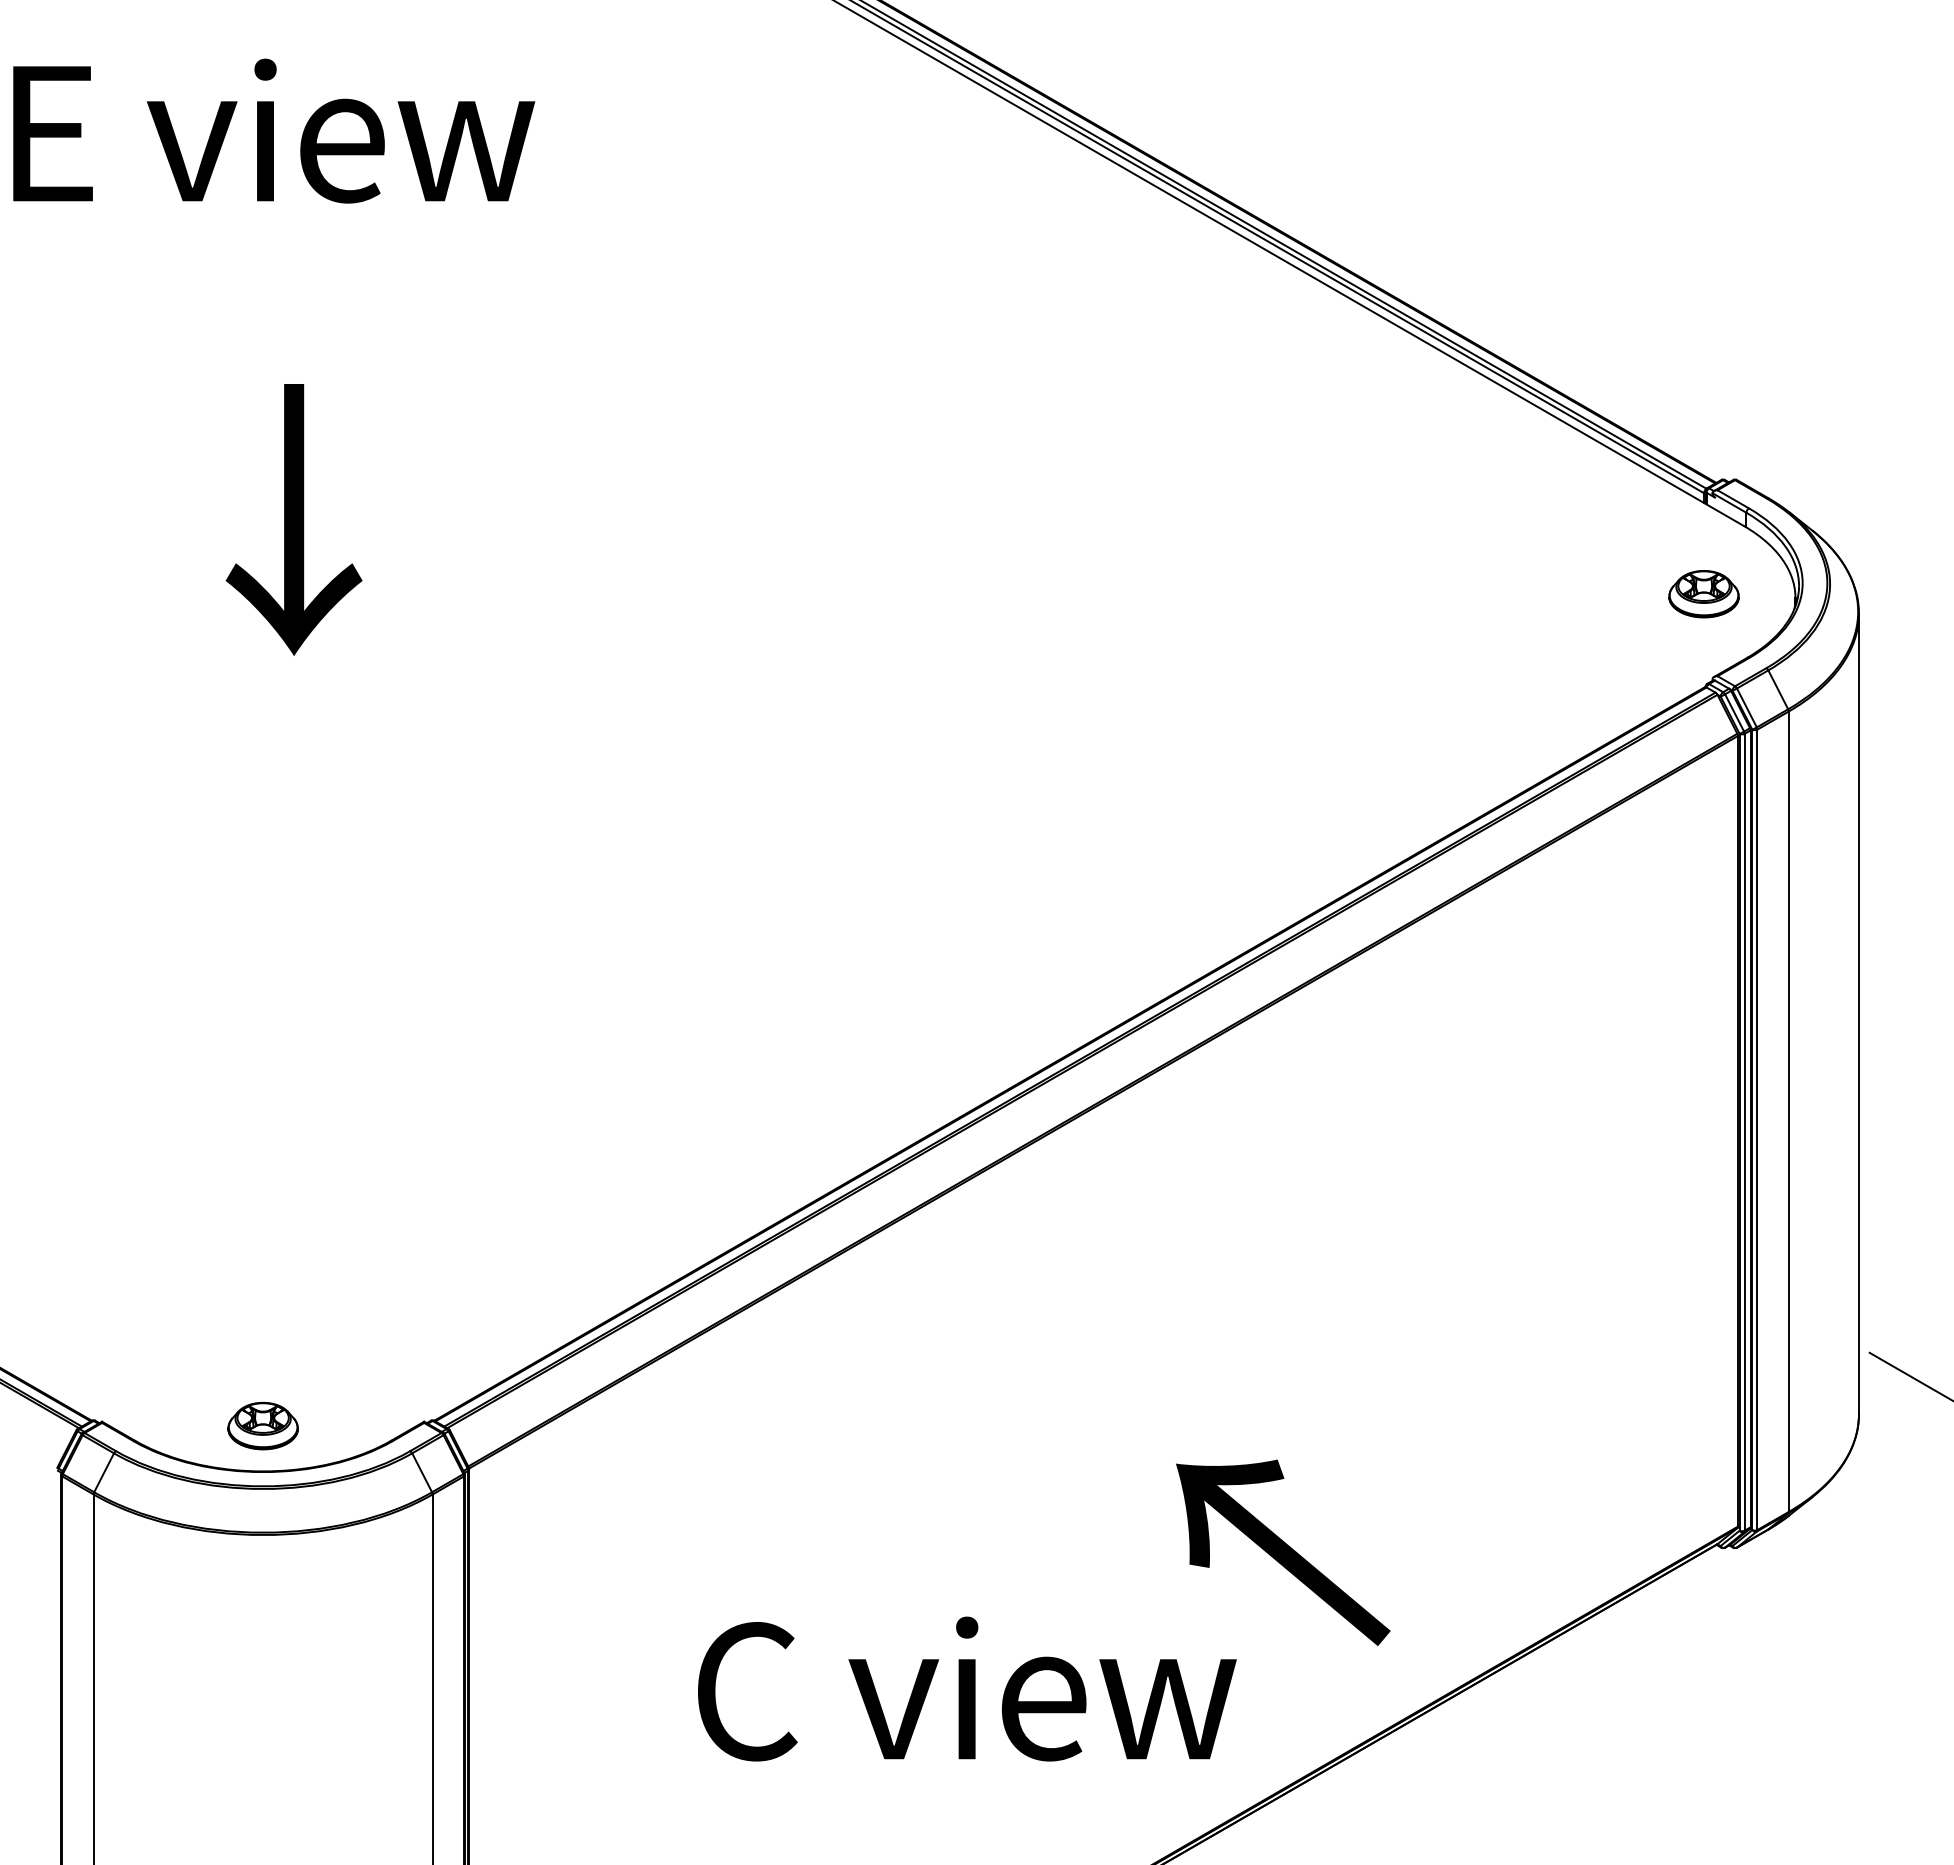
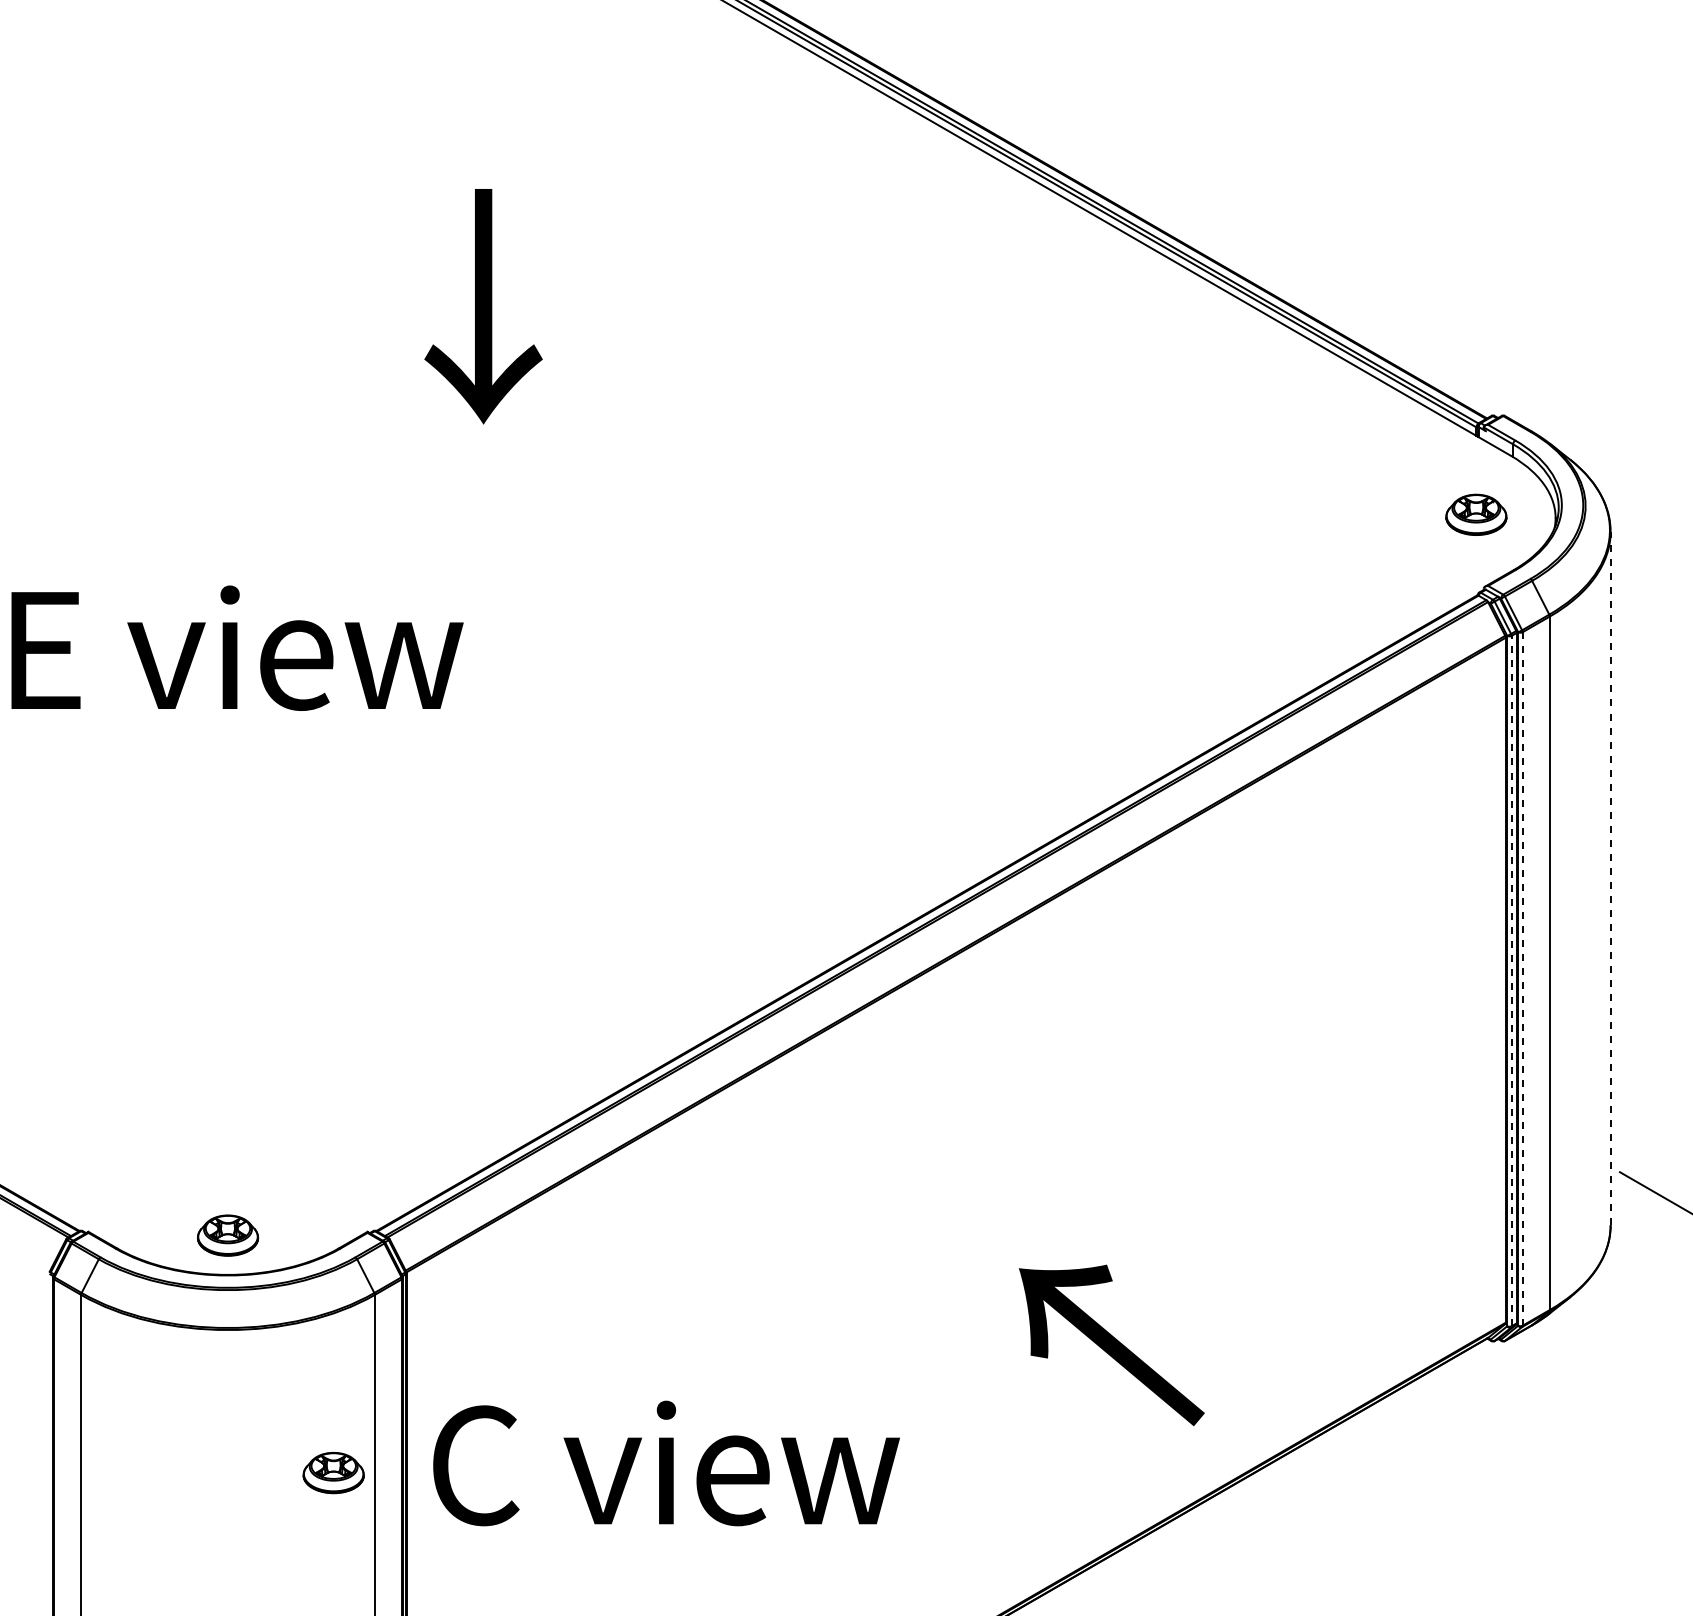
text: (274, 130) -> (237, 647), moved
text: (293, 519) -> (483, 306), moved
line: (1858, 1013) -> (1610, 878), solid -> dashed
line: (1757, 1129) -> (1522, 978), solid -> dashed
line: (1744, 1131) -> (1511, 980), solid -> dashed
text: (967, 1688) -> (666, 1462), moved
part: (384, 1699) -> (333, 1472), added

